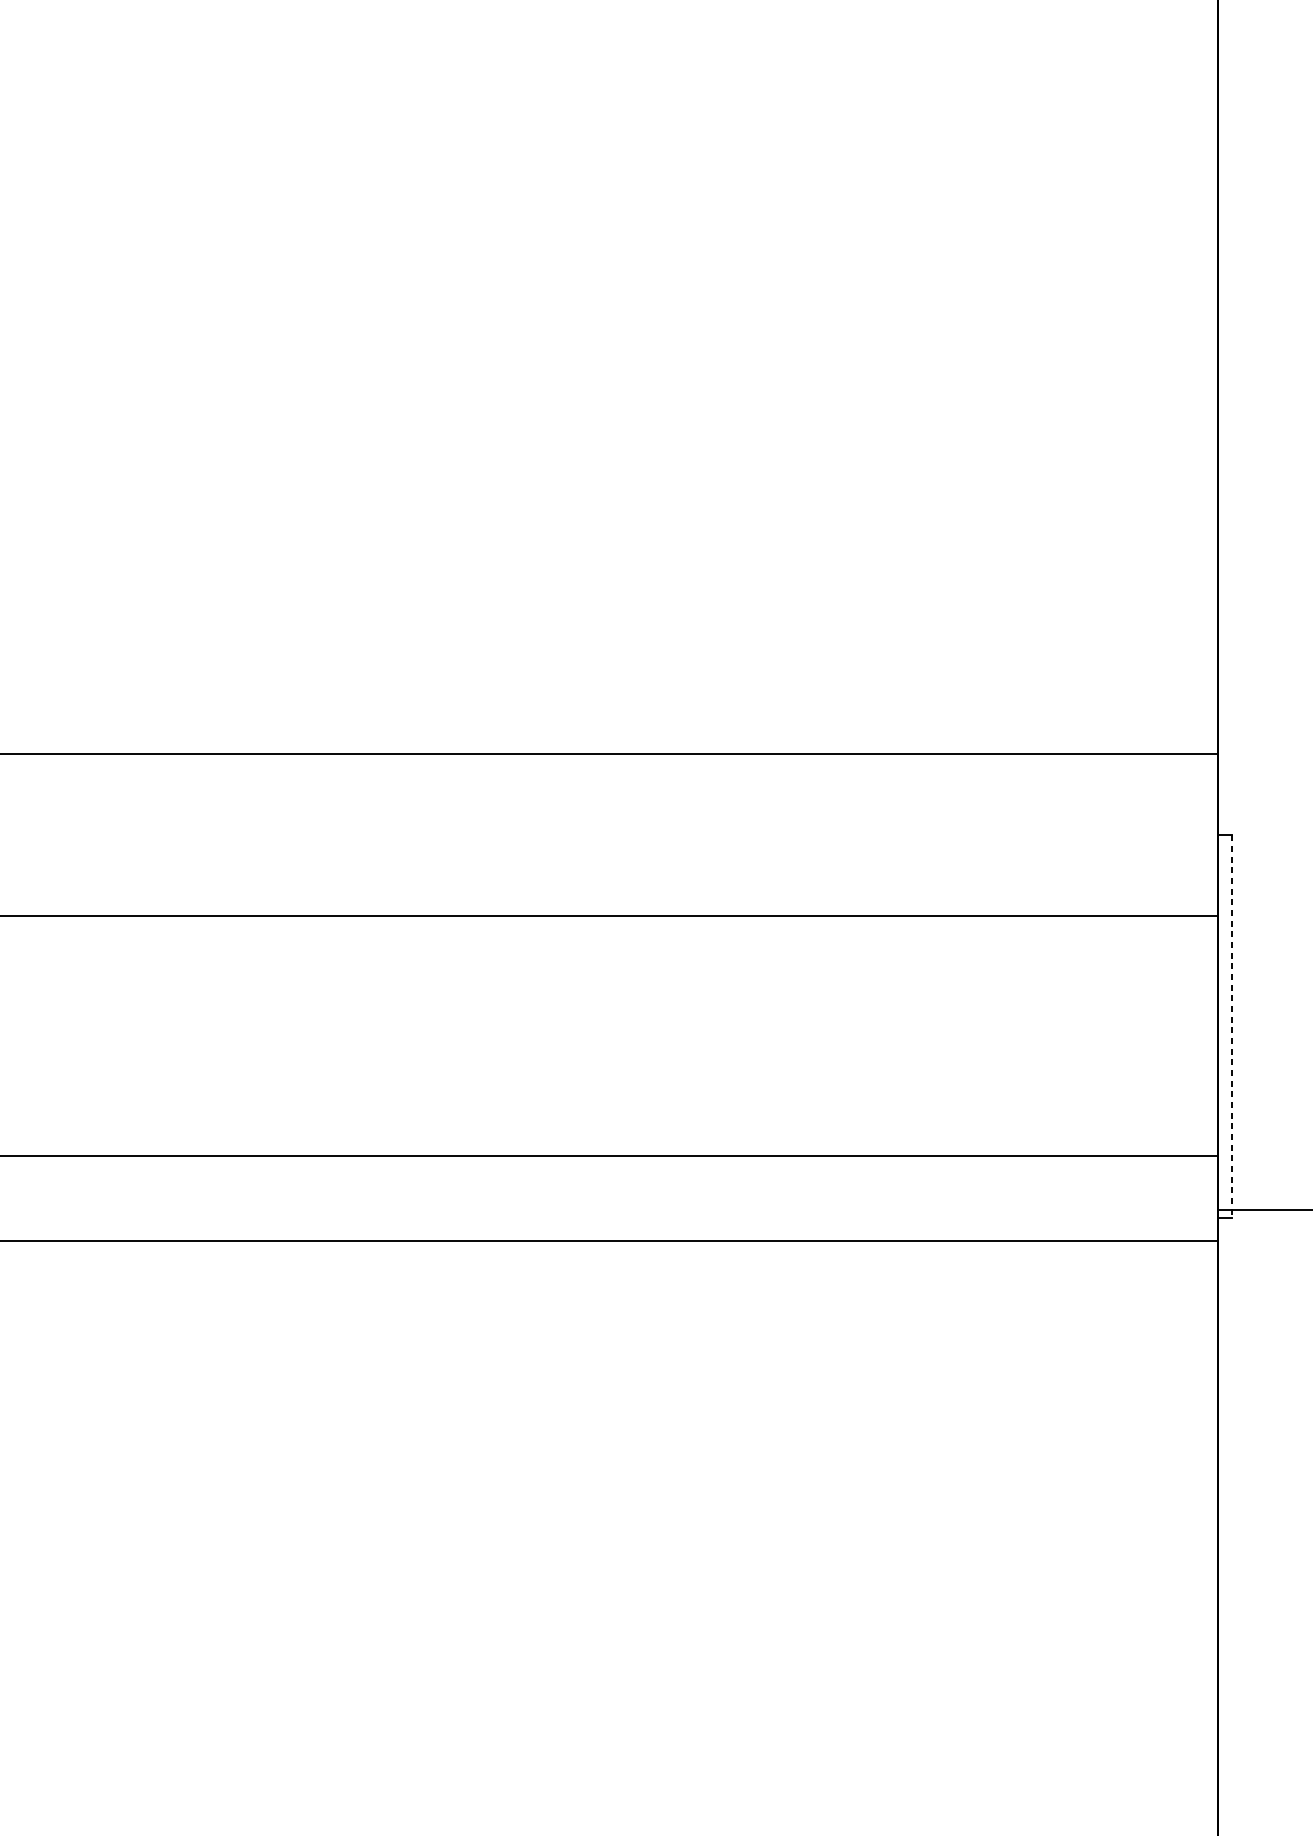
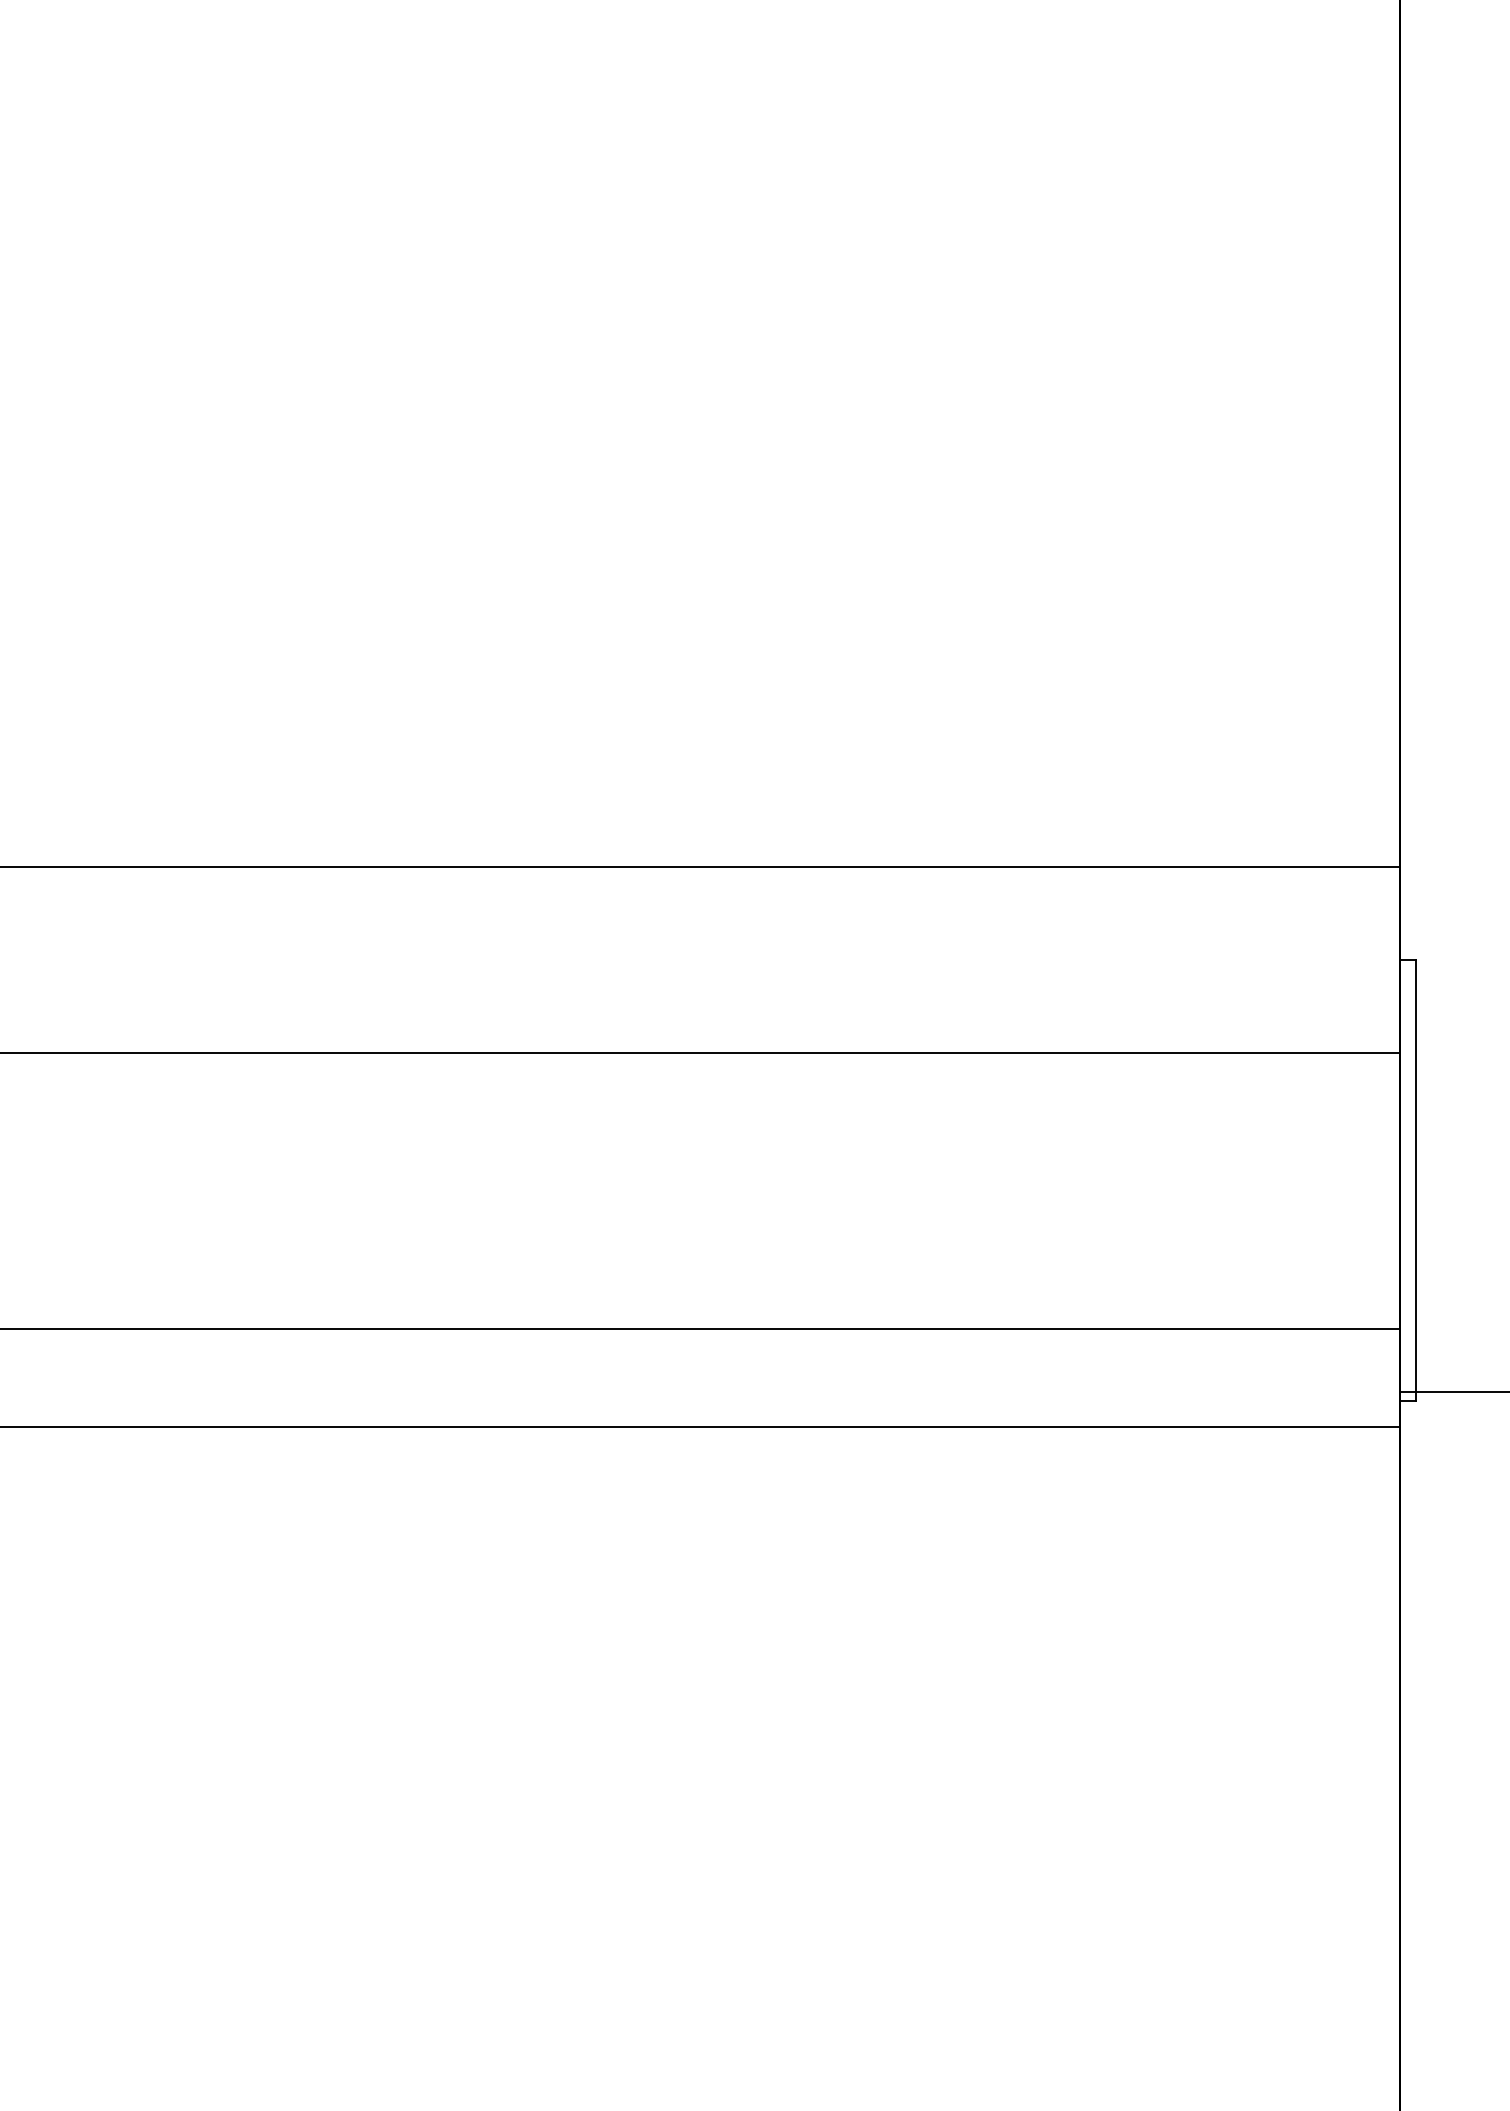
line: (1231, 1026) -> (1416, 1180), dashed -> solid

